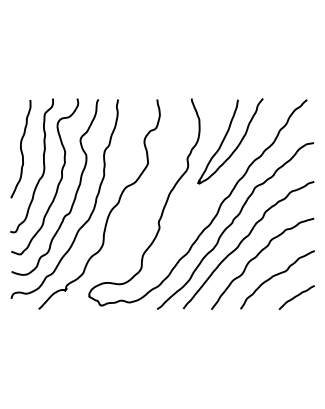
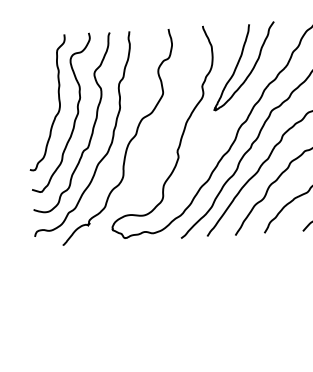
curve: (20, 149) -> (35, 87), removed

